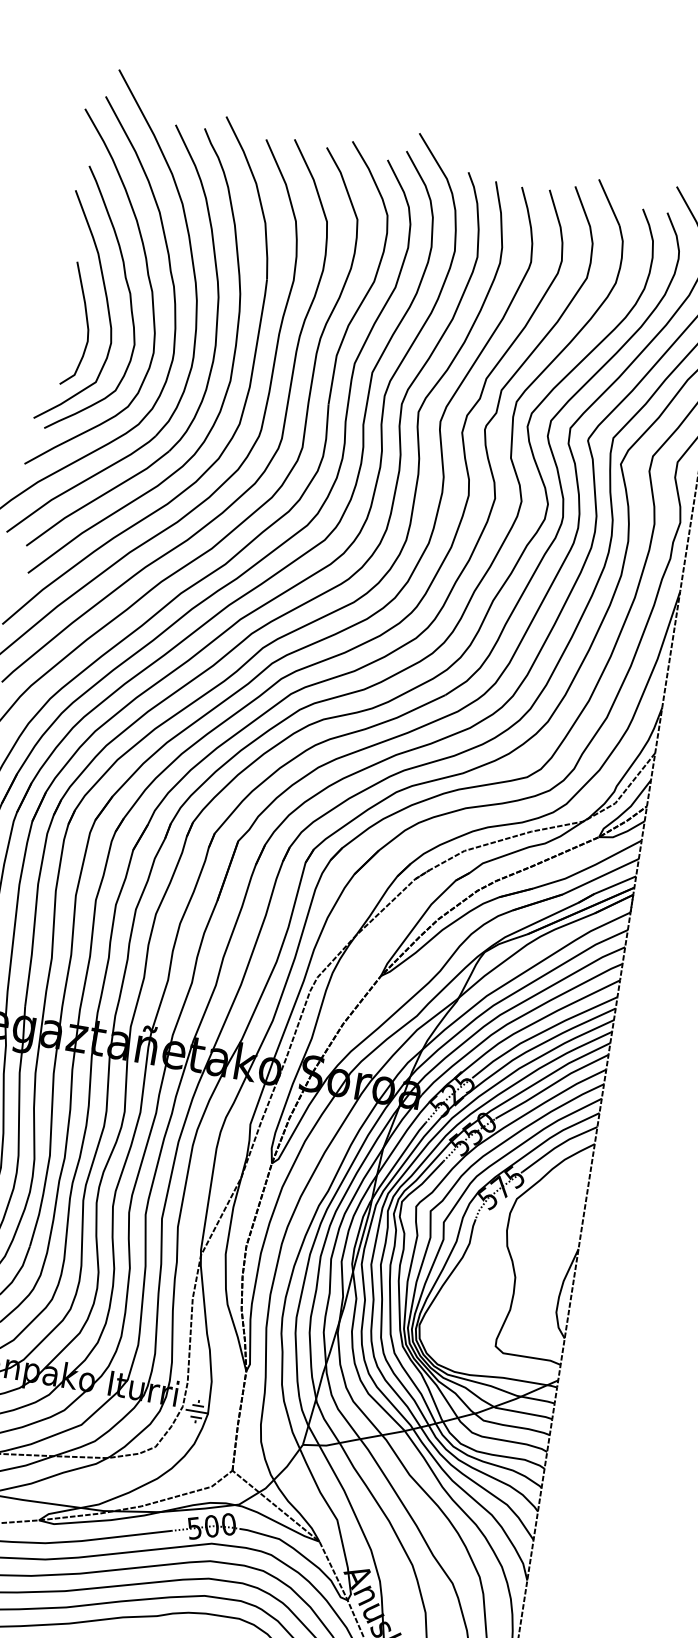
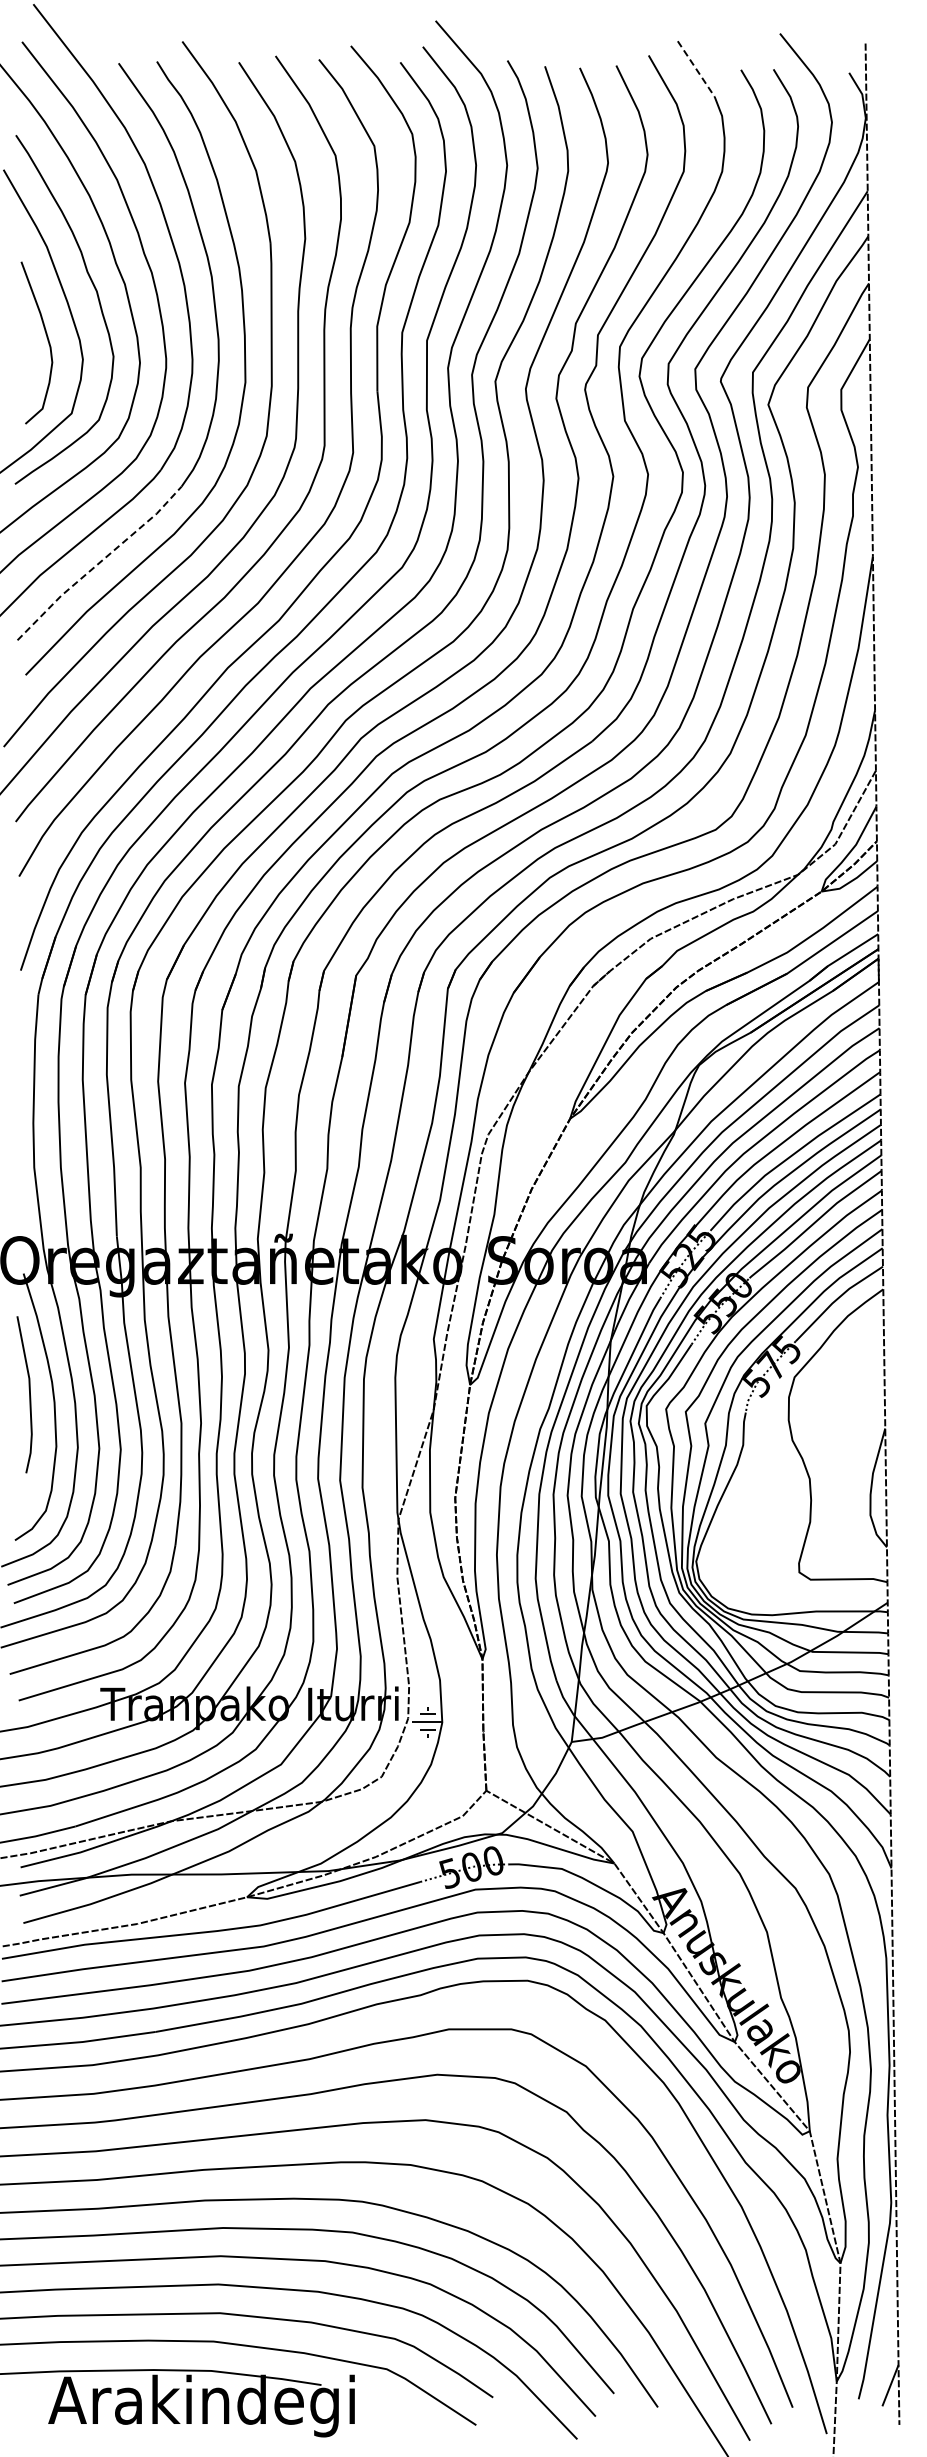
line: (609, 203) -> (696, 69), solid -> dashed
line: (97, 498) -> (99, 563), solid -> dashed

